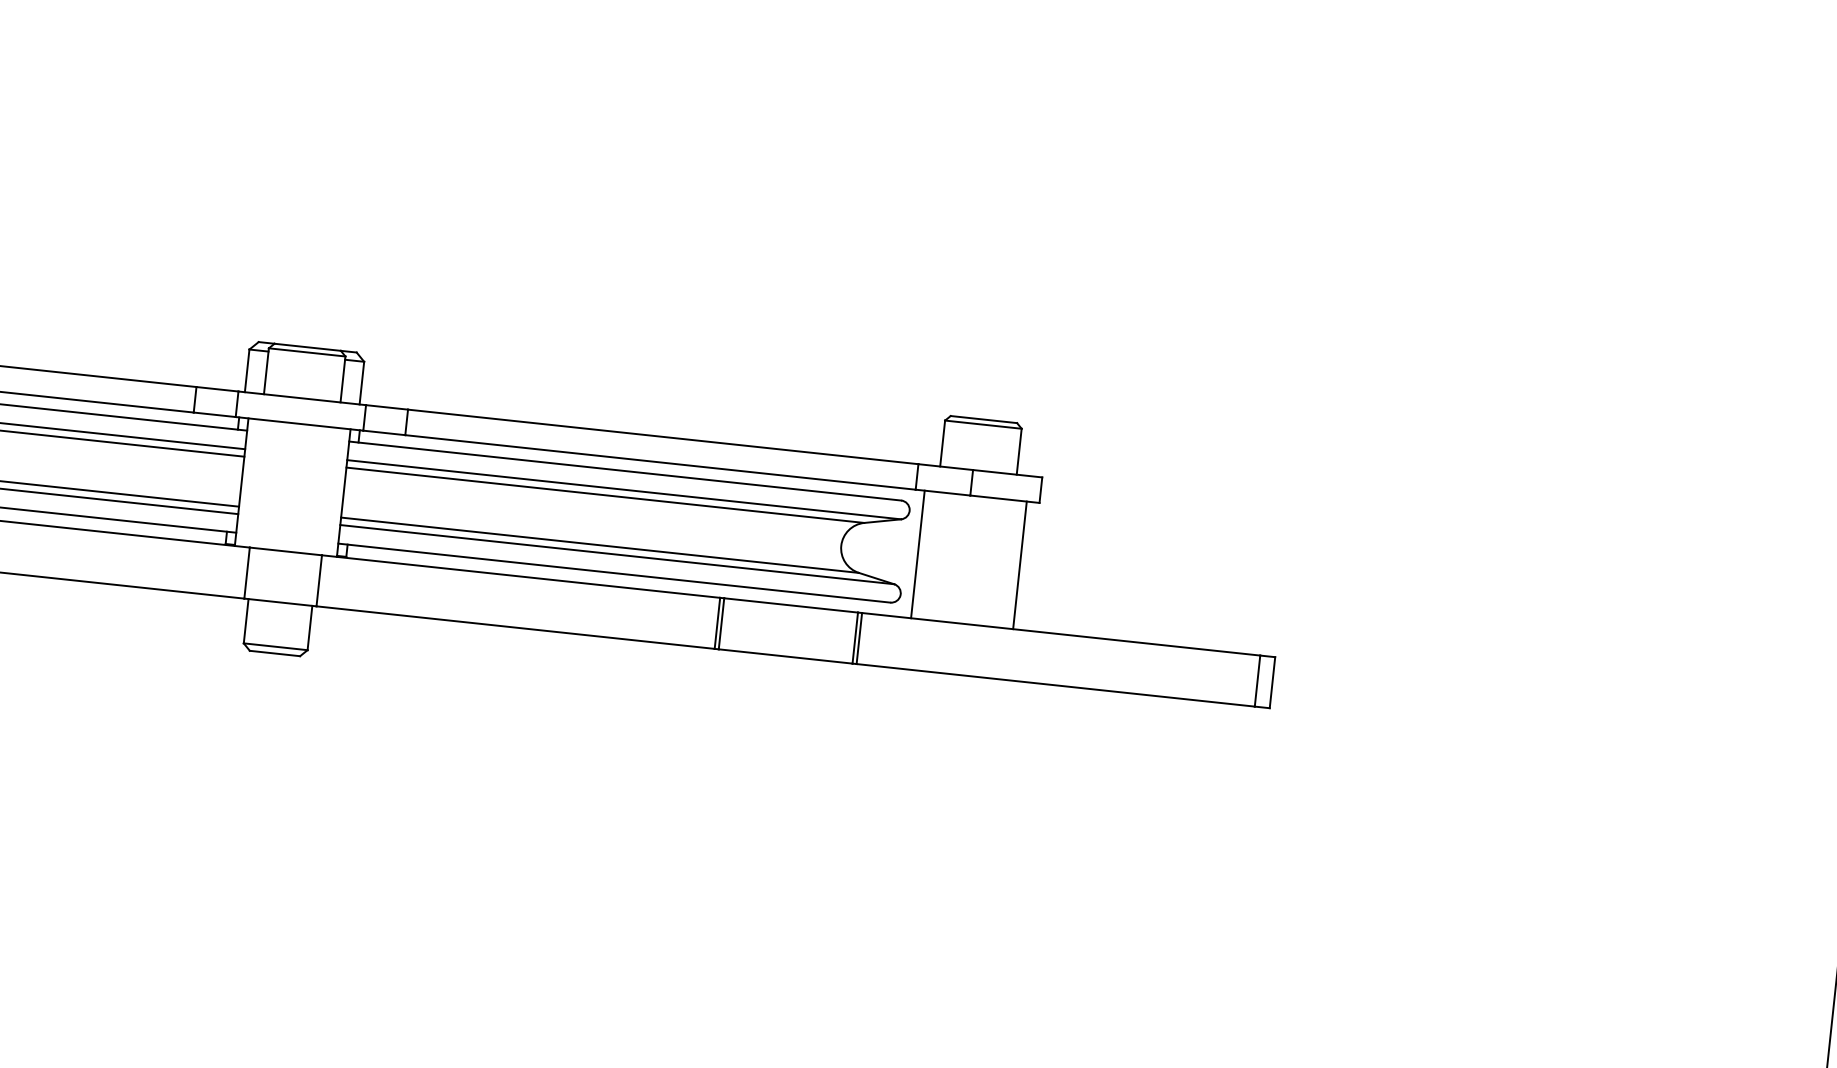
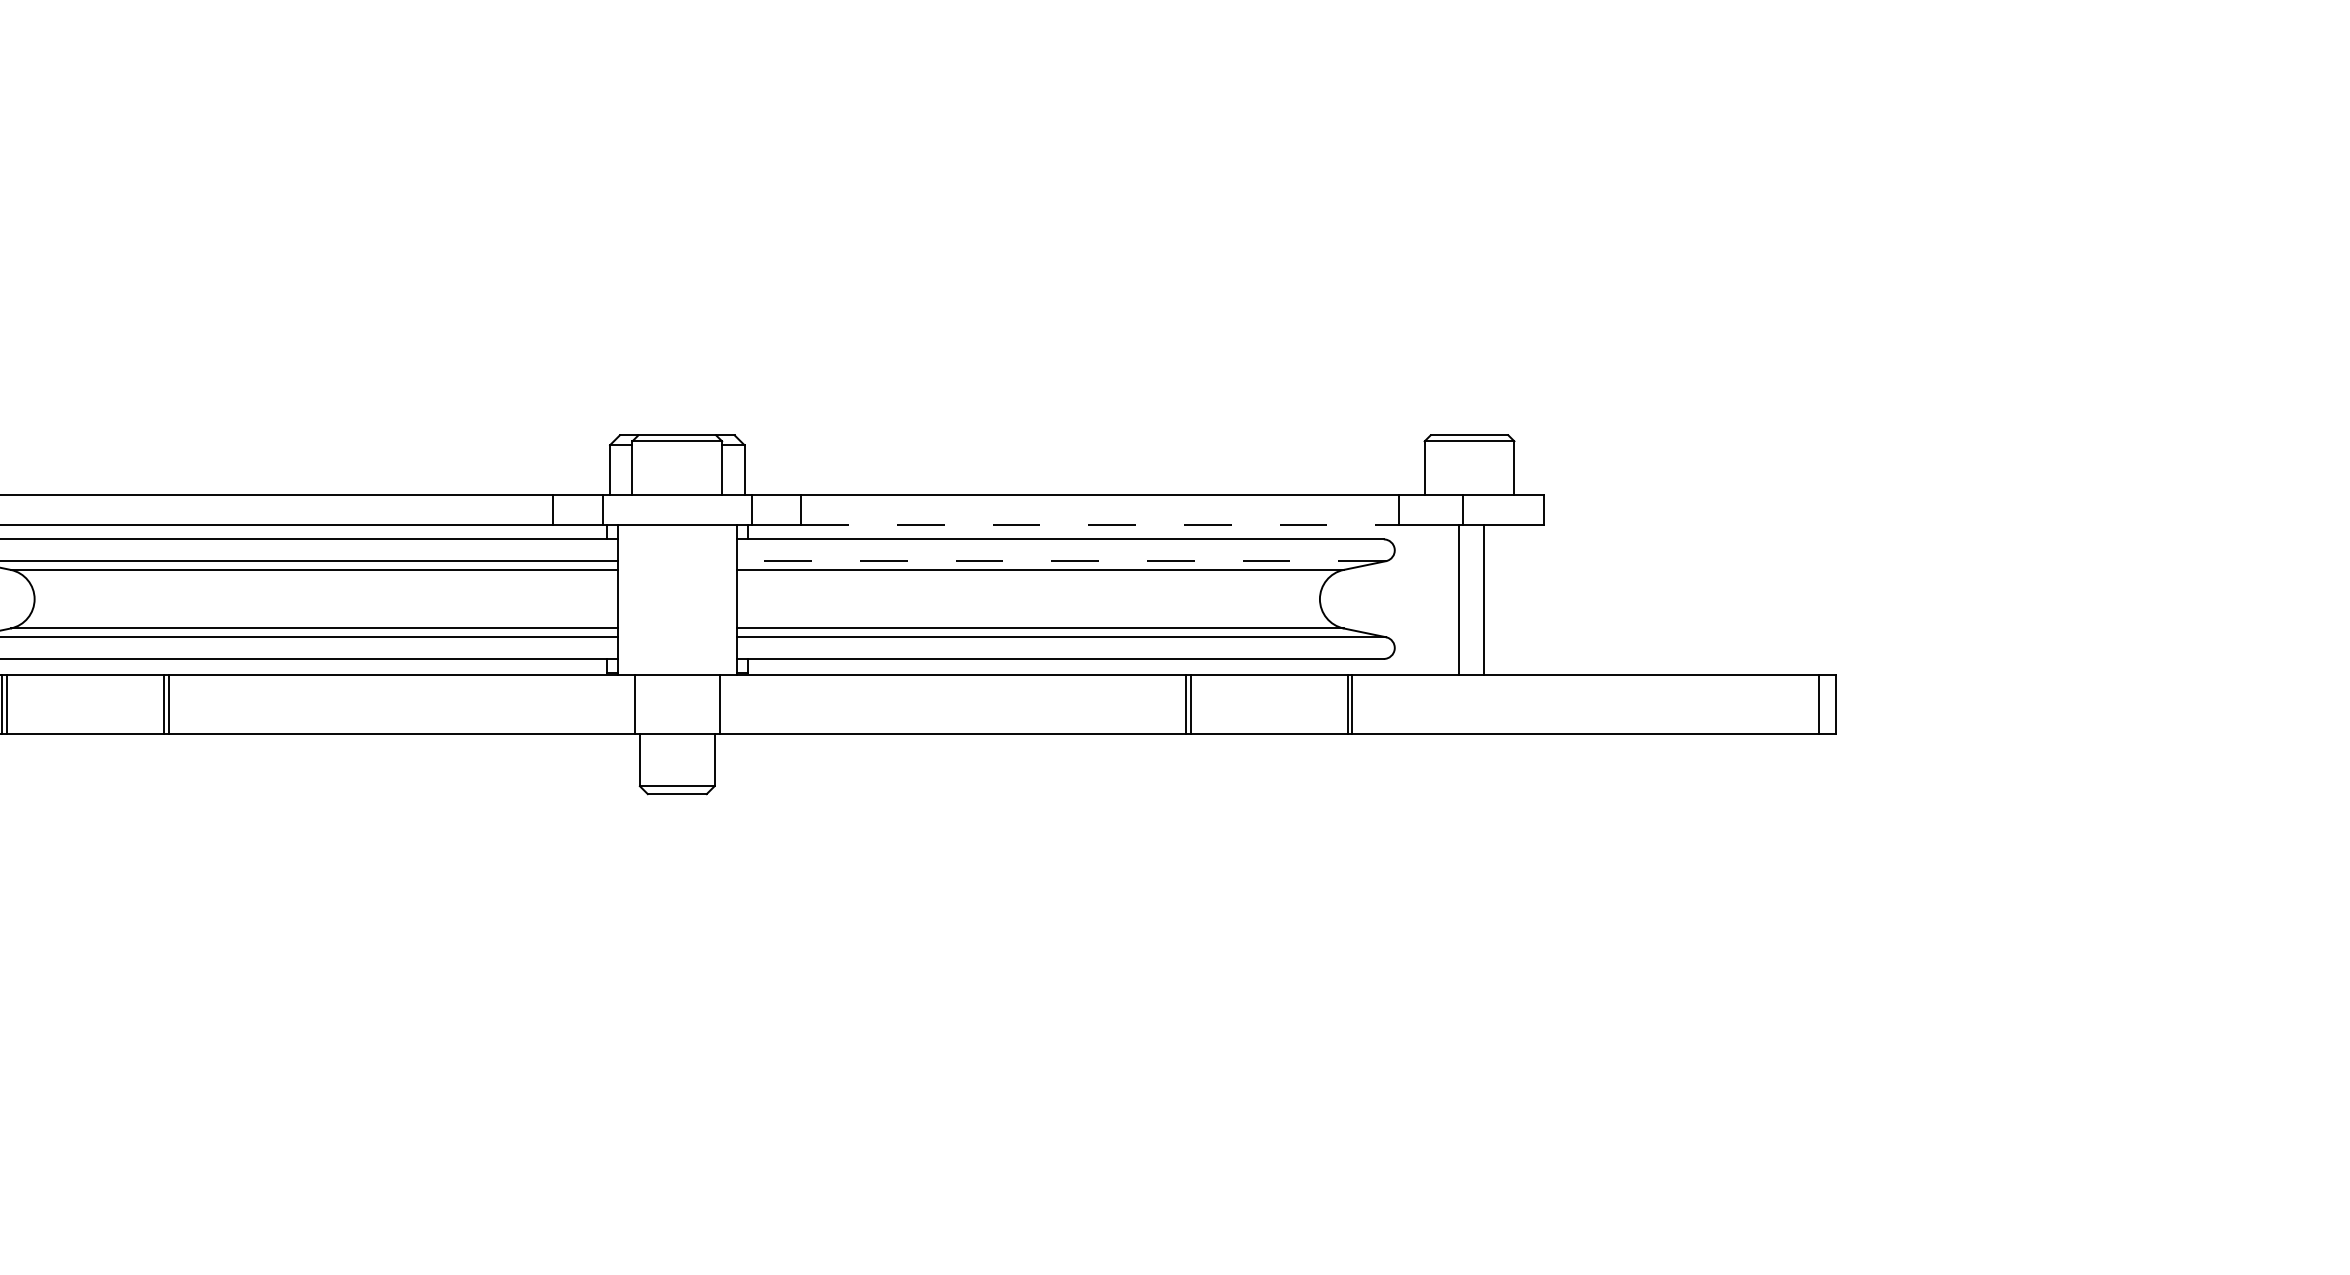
line: (660, 462) -> (1100, 525), solid -> dashed
line: (624, 490) -> (1061, 561), solid -> dashed
line: (917, 554) -> (1458, 599), moved
line: (1020, 565) -> (1484, 599), moved

